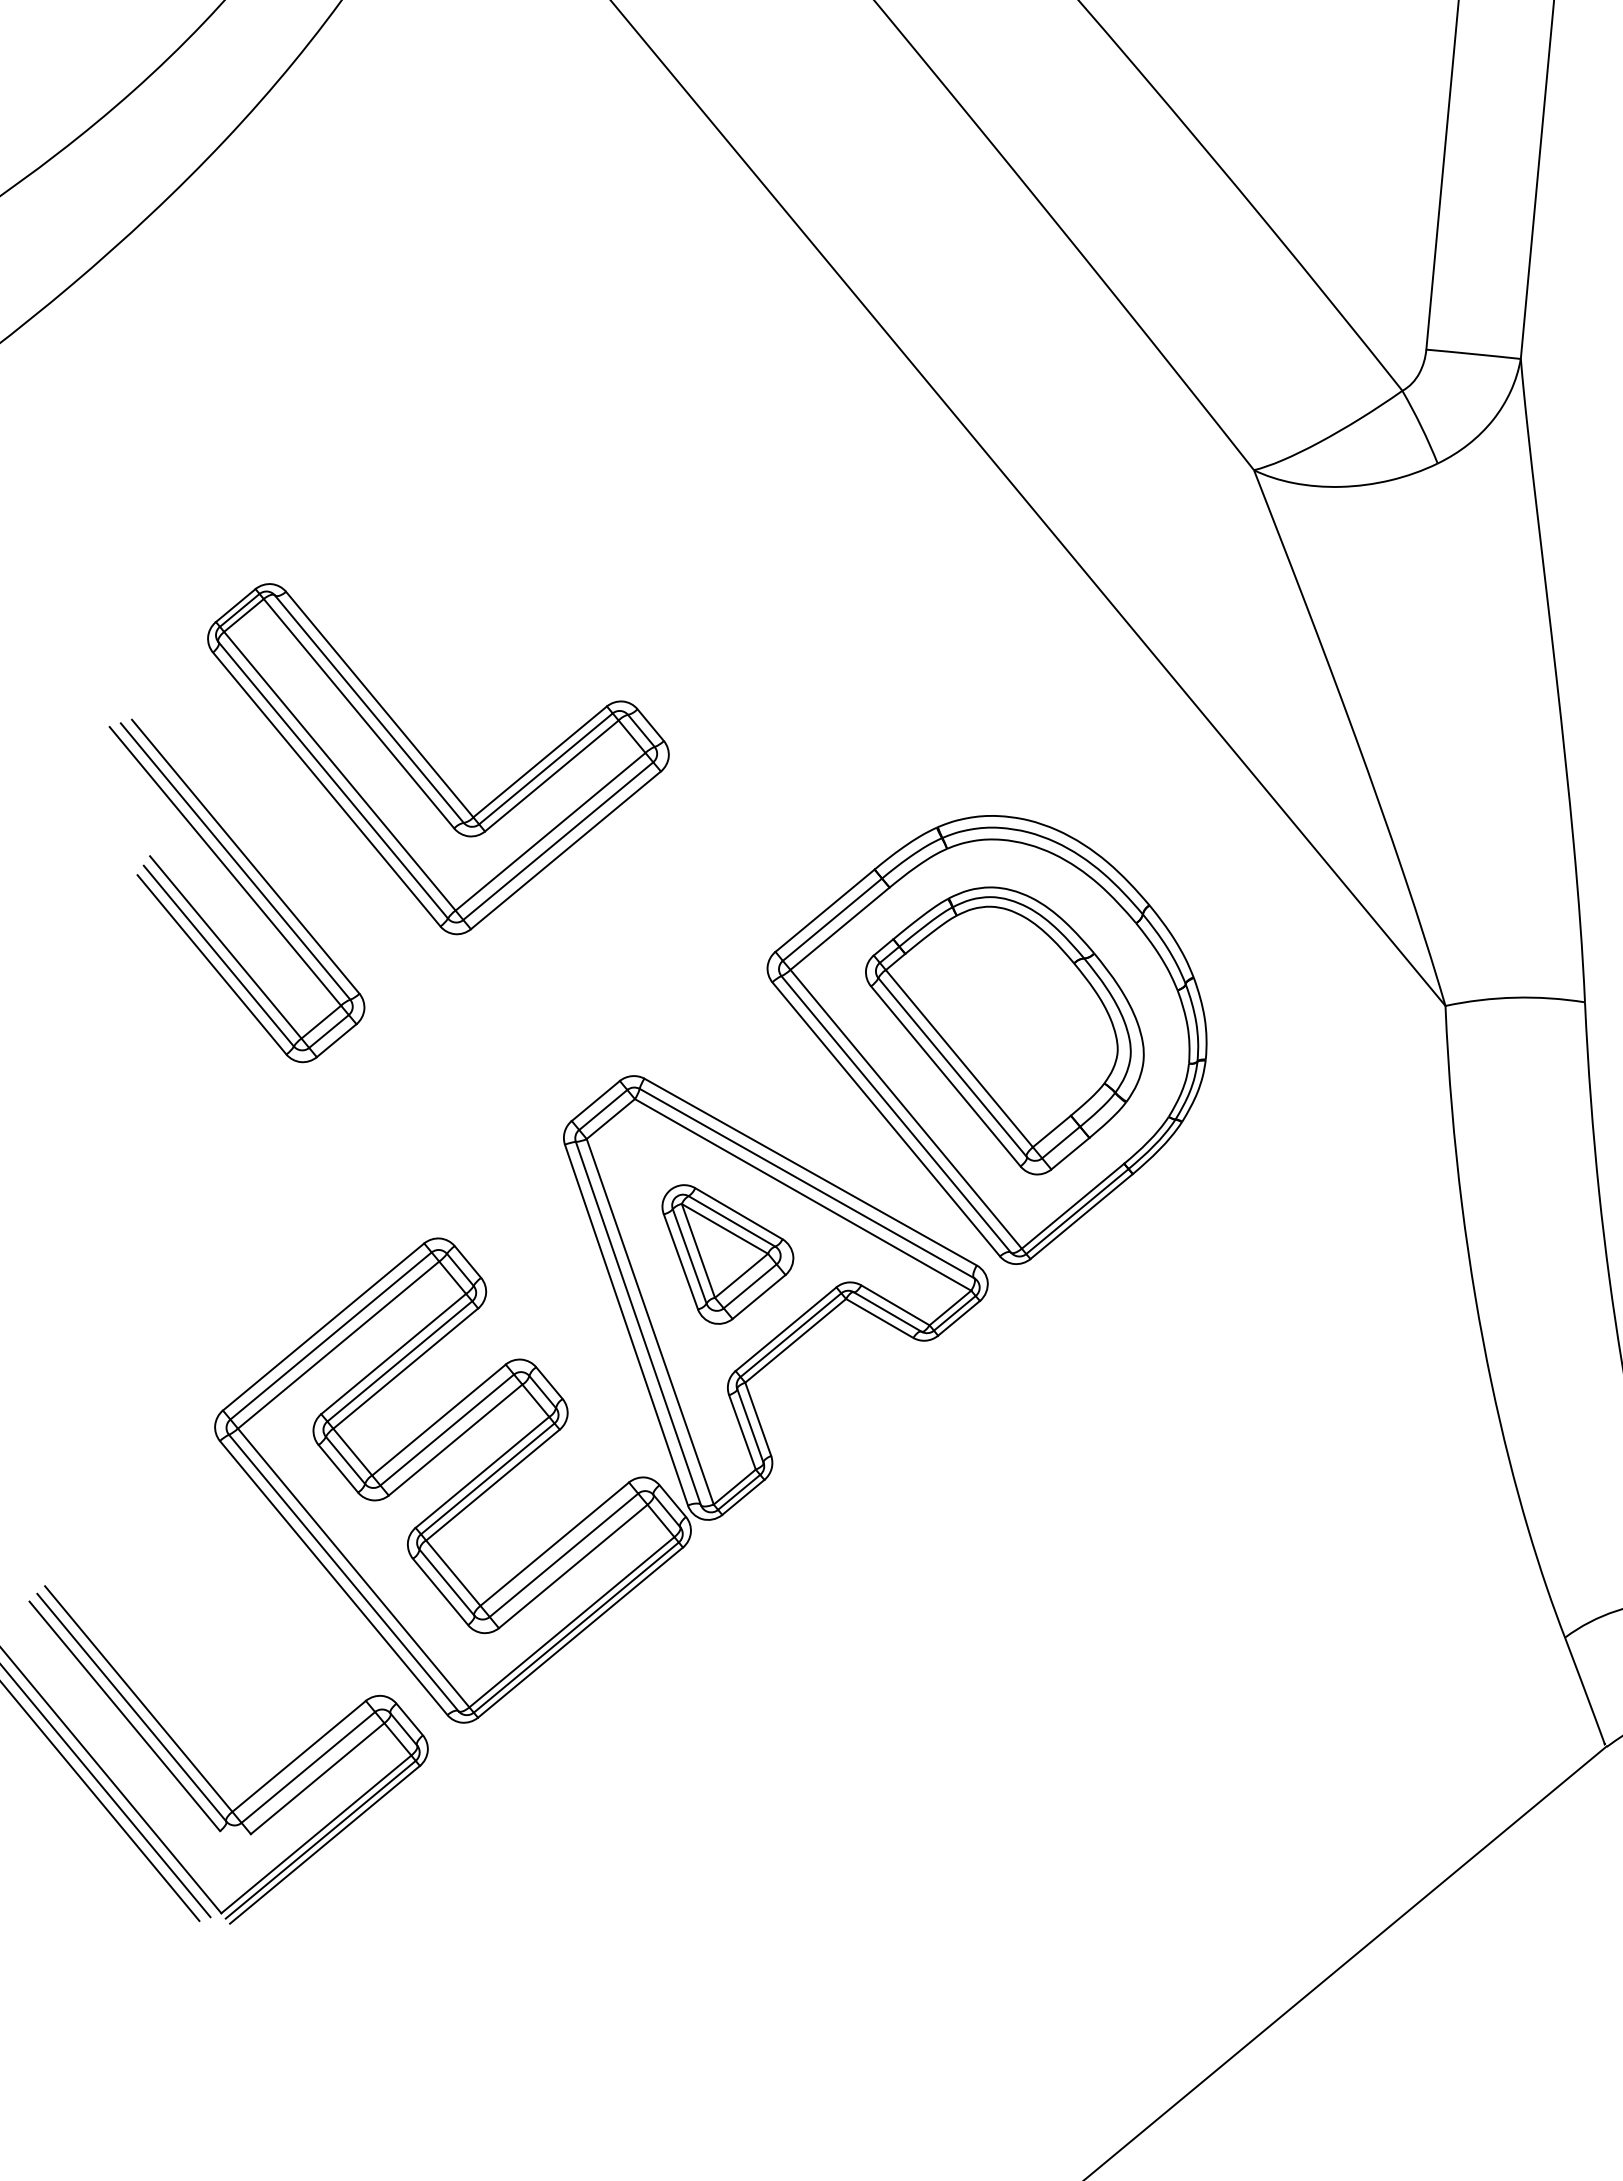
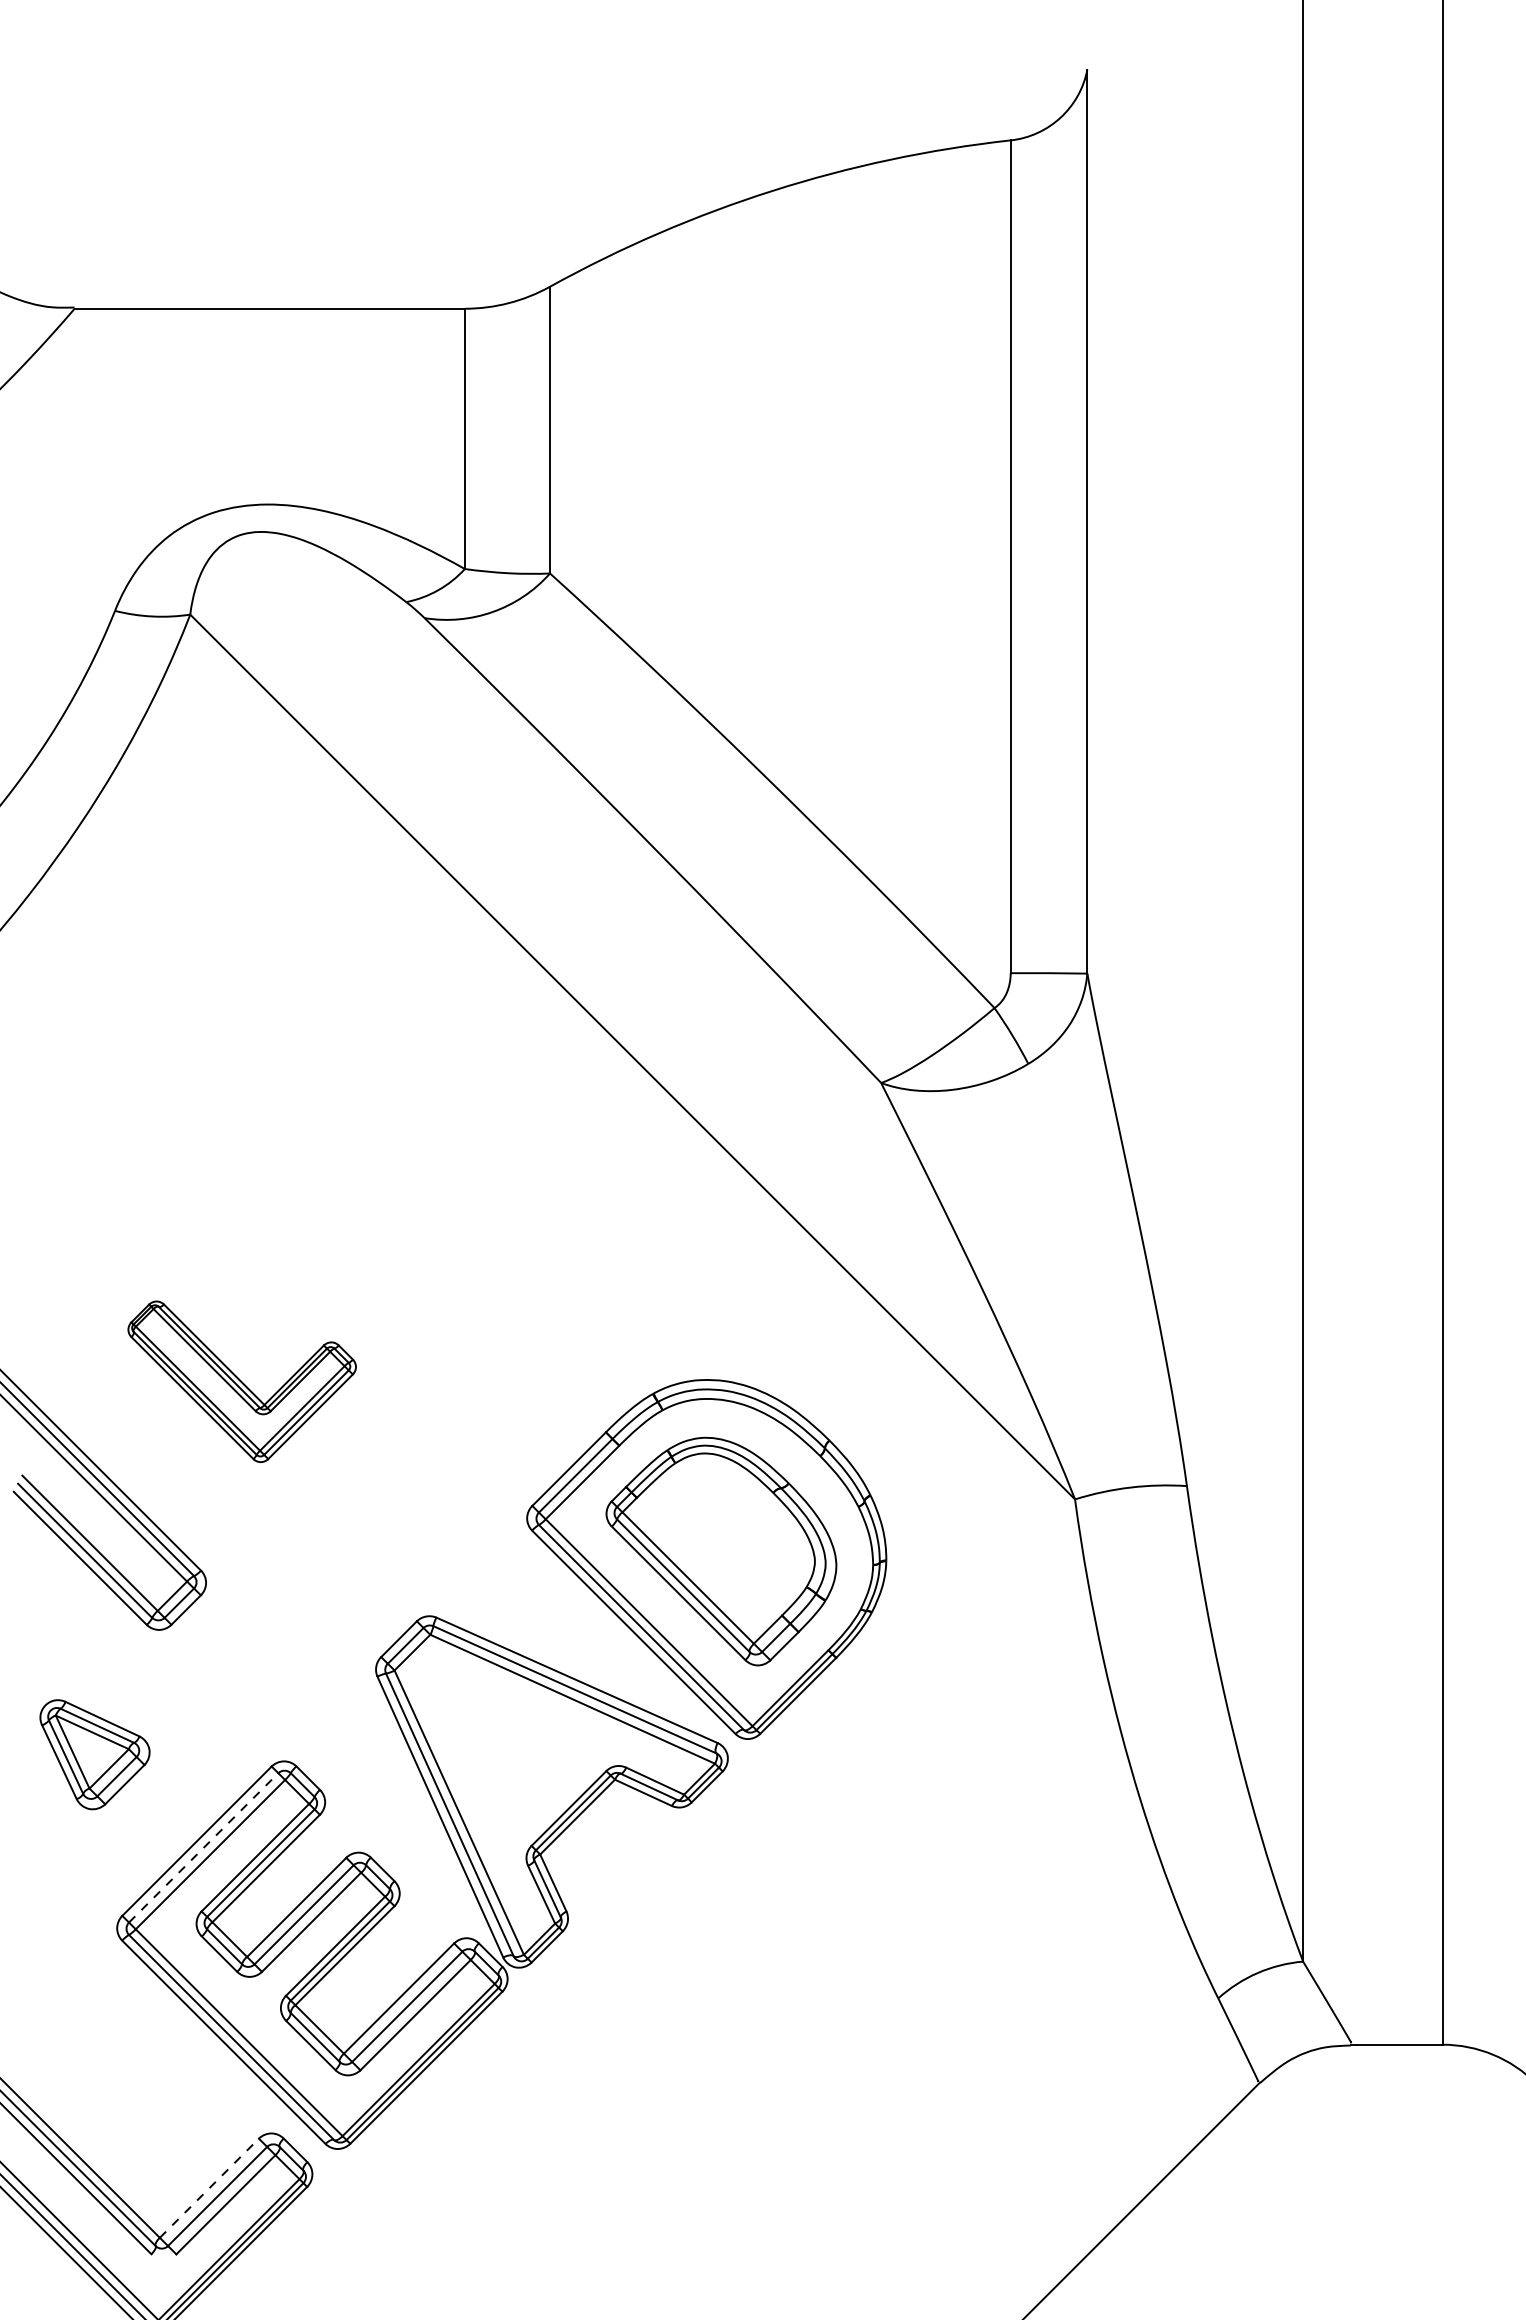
part: (431, 765) -> (241, 1381), size x0.6
part: (725, 1256) -> (94, 1754), moved
line: (330, 1335) -> (203, 1847), solid -> dashed
line: (299, 1755) -> (209, 2187), solid -> dashed

